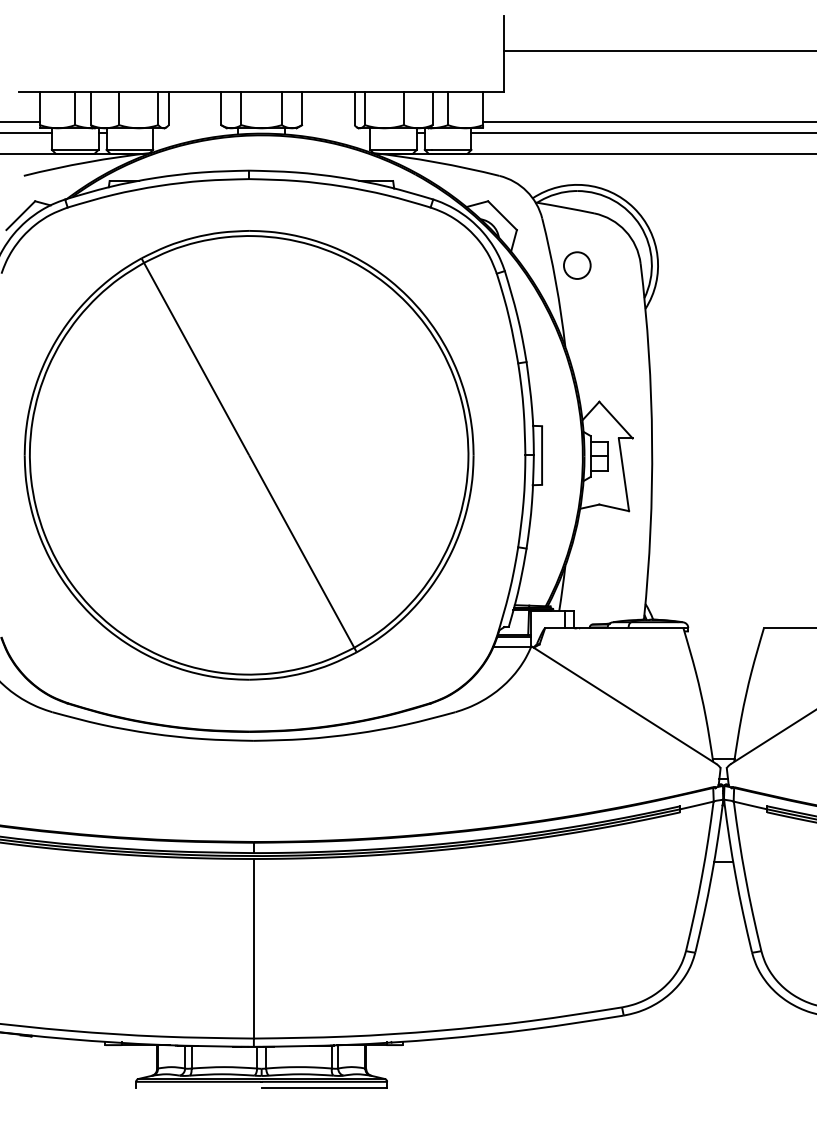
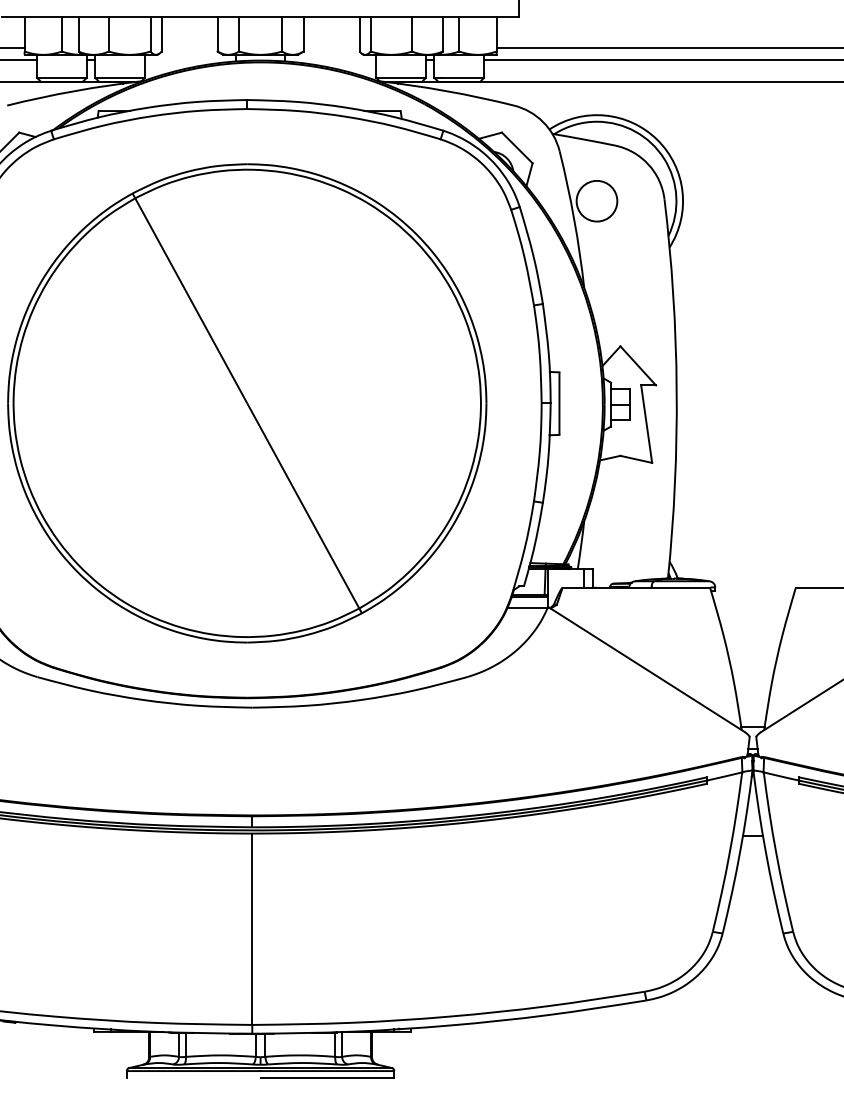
circle: (577, 265) -> (597, 201), size x1.43

